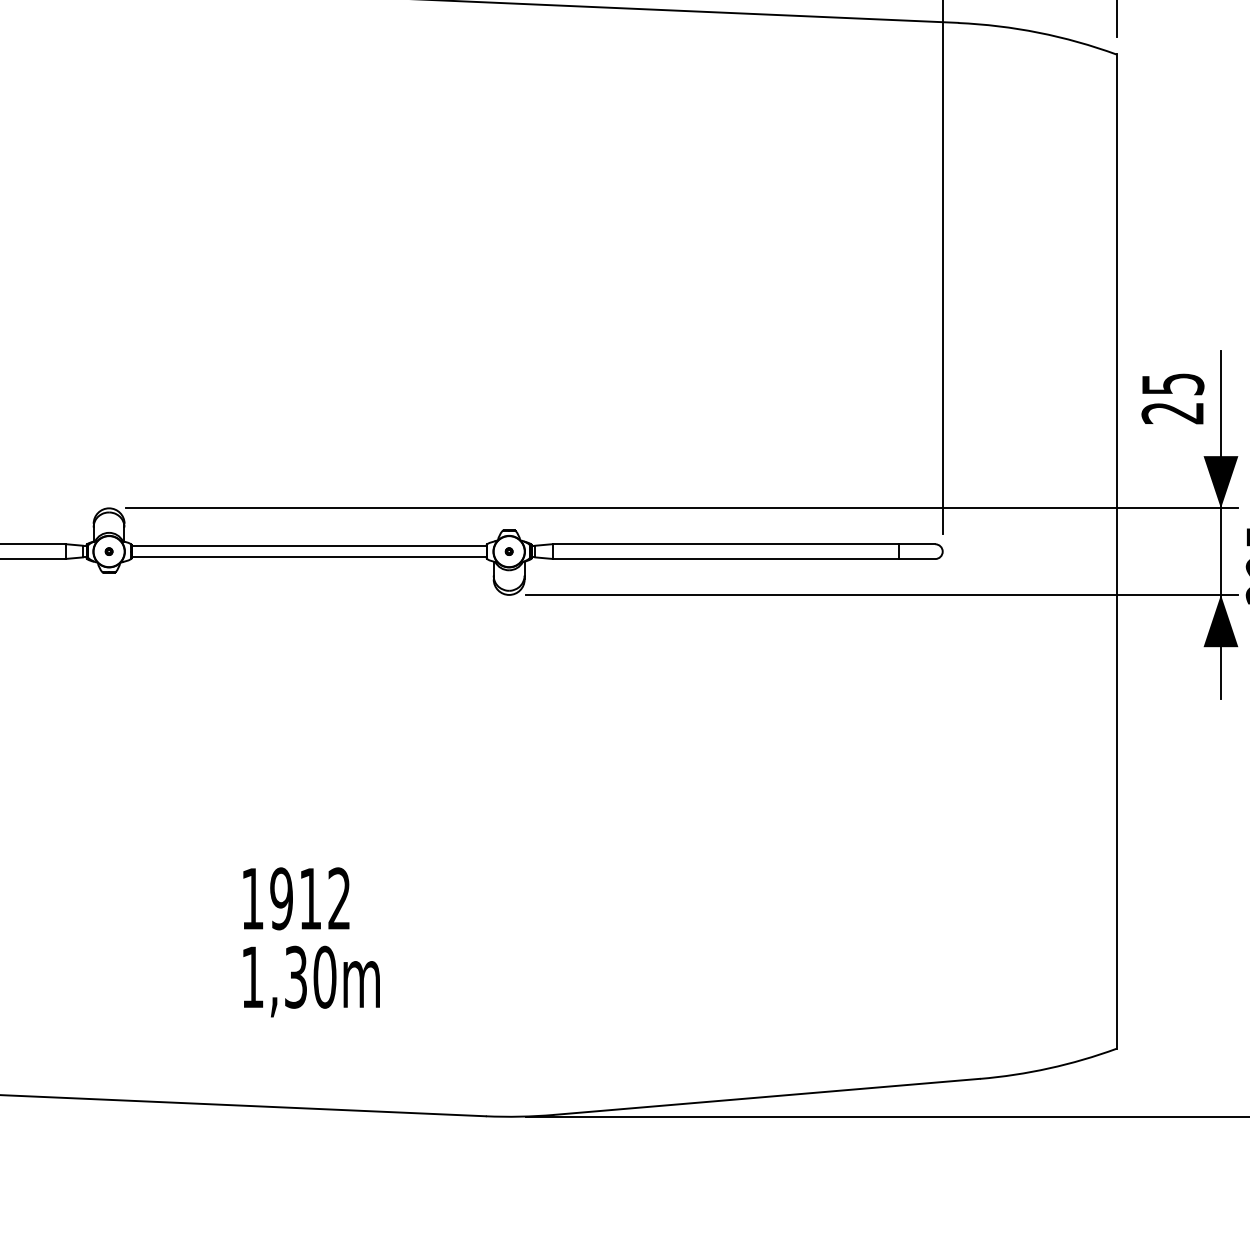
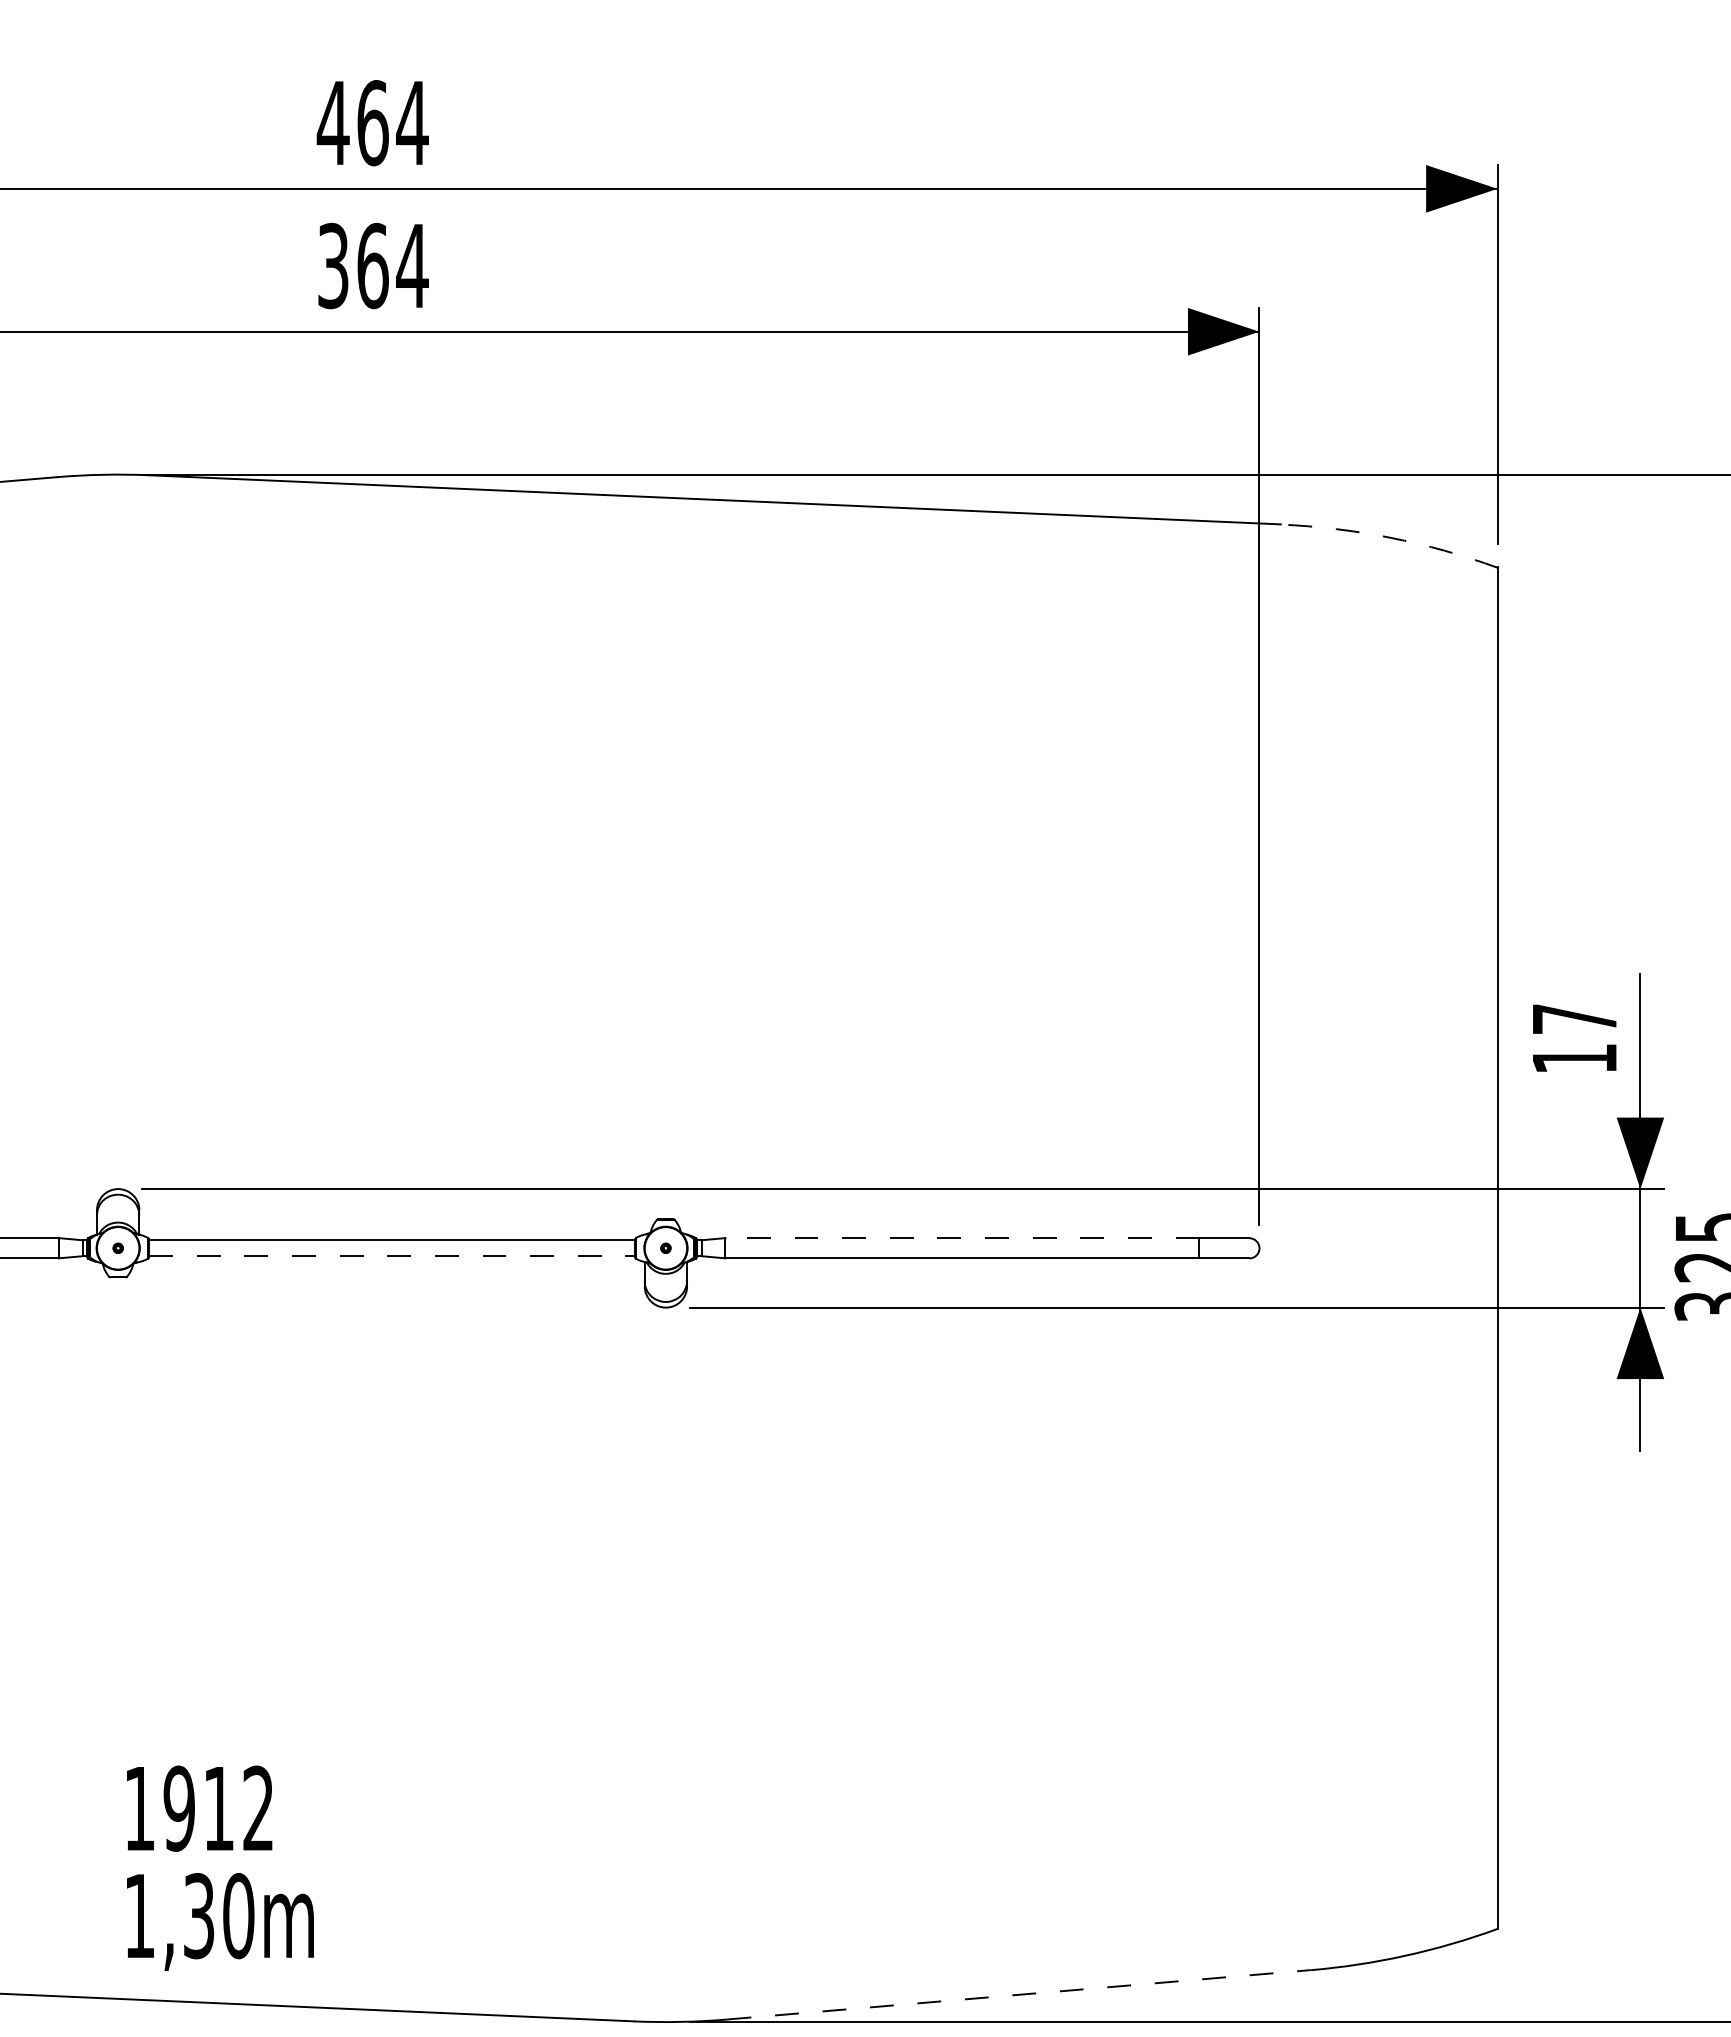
arc: (1038, 32) -> (1390, 537), solid -> dashed
text: (1172, 398) -> (1574, 1038), 25 -> 17
line: (725, 544) -> (962, 1238), solid -> dashed
line: (309, 557) -> (392, 1256), solid -> dashed
text: (311, 941) -> (220, 1867), moved
line: (767, 1096) -> (1019, 1994), solid -> dashed

